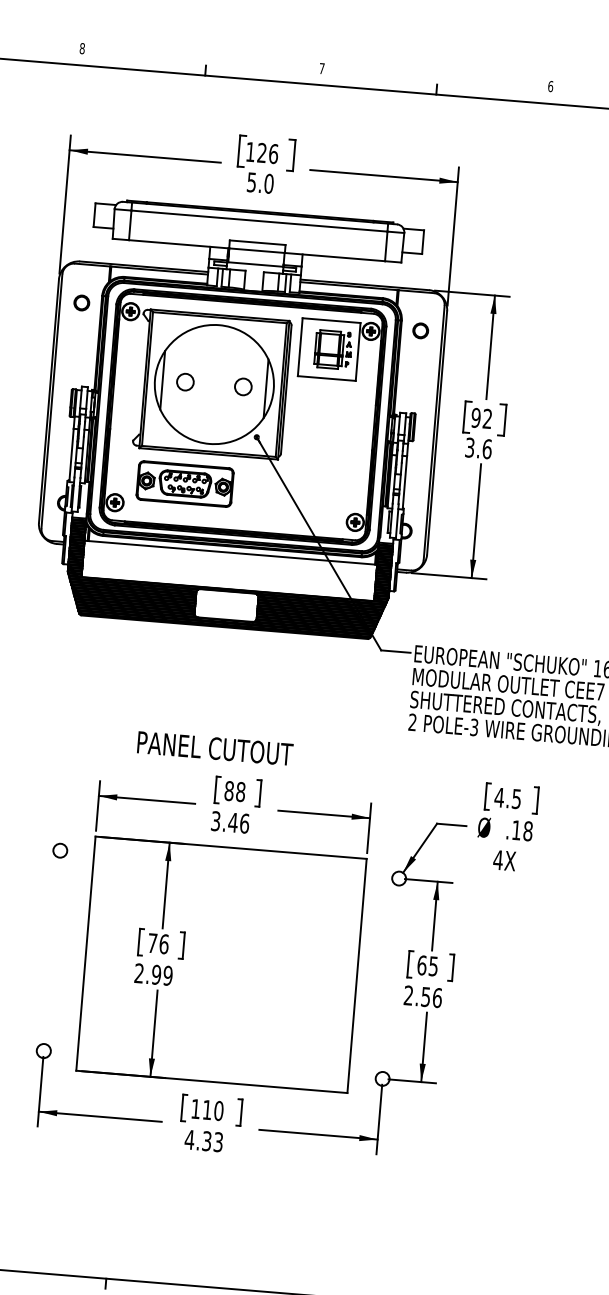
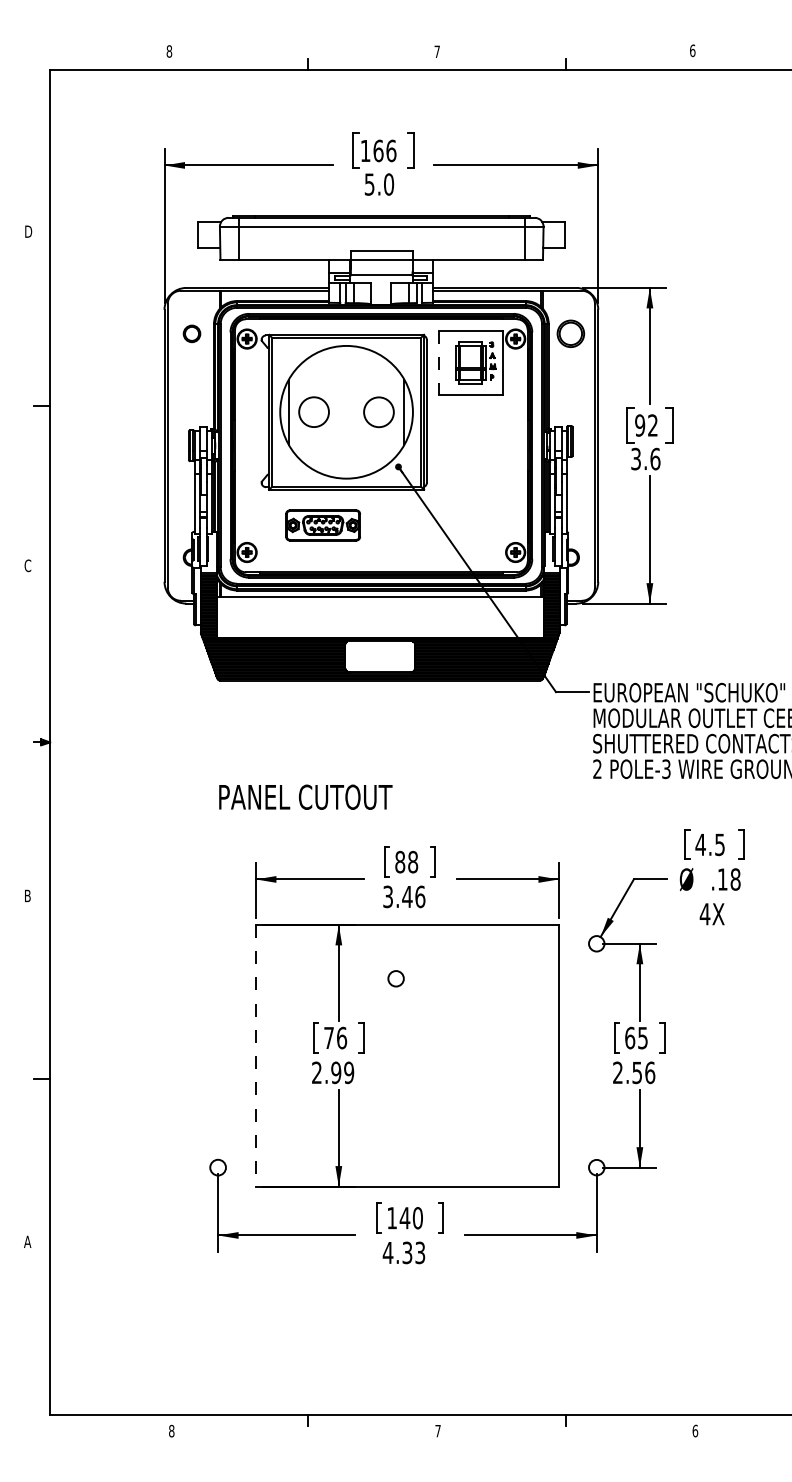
text: (262, 152) -> (378, 150), 126 -> 166
part: (420, 330) -> (570, 333), size x1.6
line: (300, 347) -> (438, 363), solid -> dashed
circle: (185, 382) -> (314, 412), size x1.6
circle: (242, 387) -> (378, 412), size x1.6
part: (184, 484) -> (322, 525), size x0.7
text: (215, 747) -> (305, 796), moved
circle: (59, 850) -> (395, 978), moved
line: (85, 953) -> (255, 1055), solid -> dashed
text: (206, 1110) -> (404, 1218), 110 -> 140

